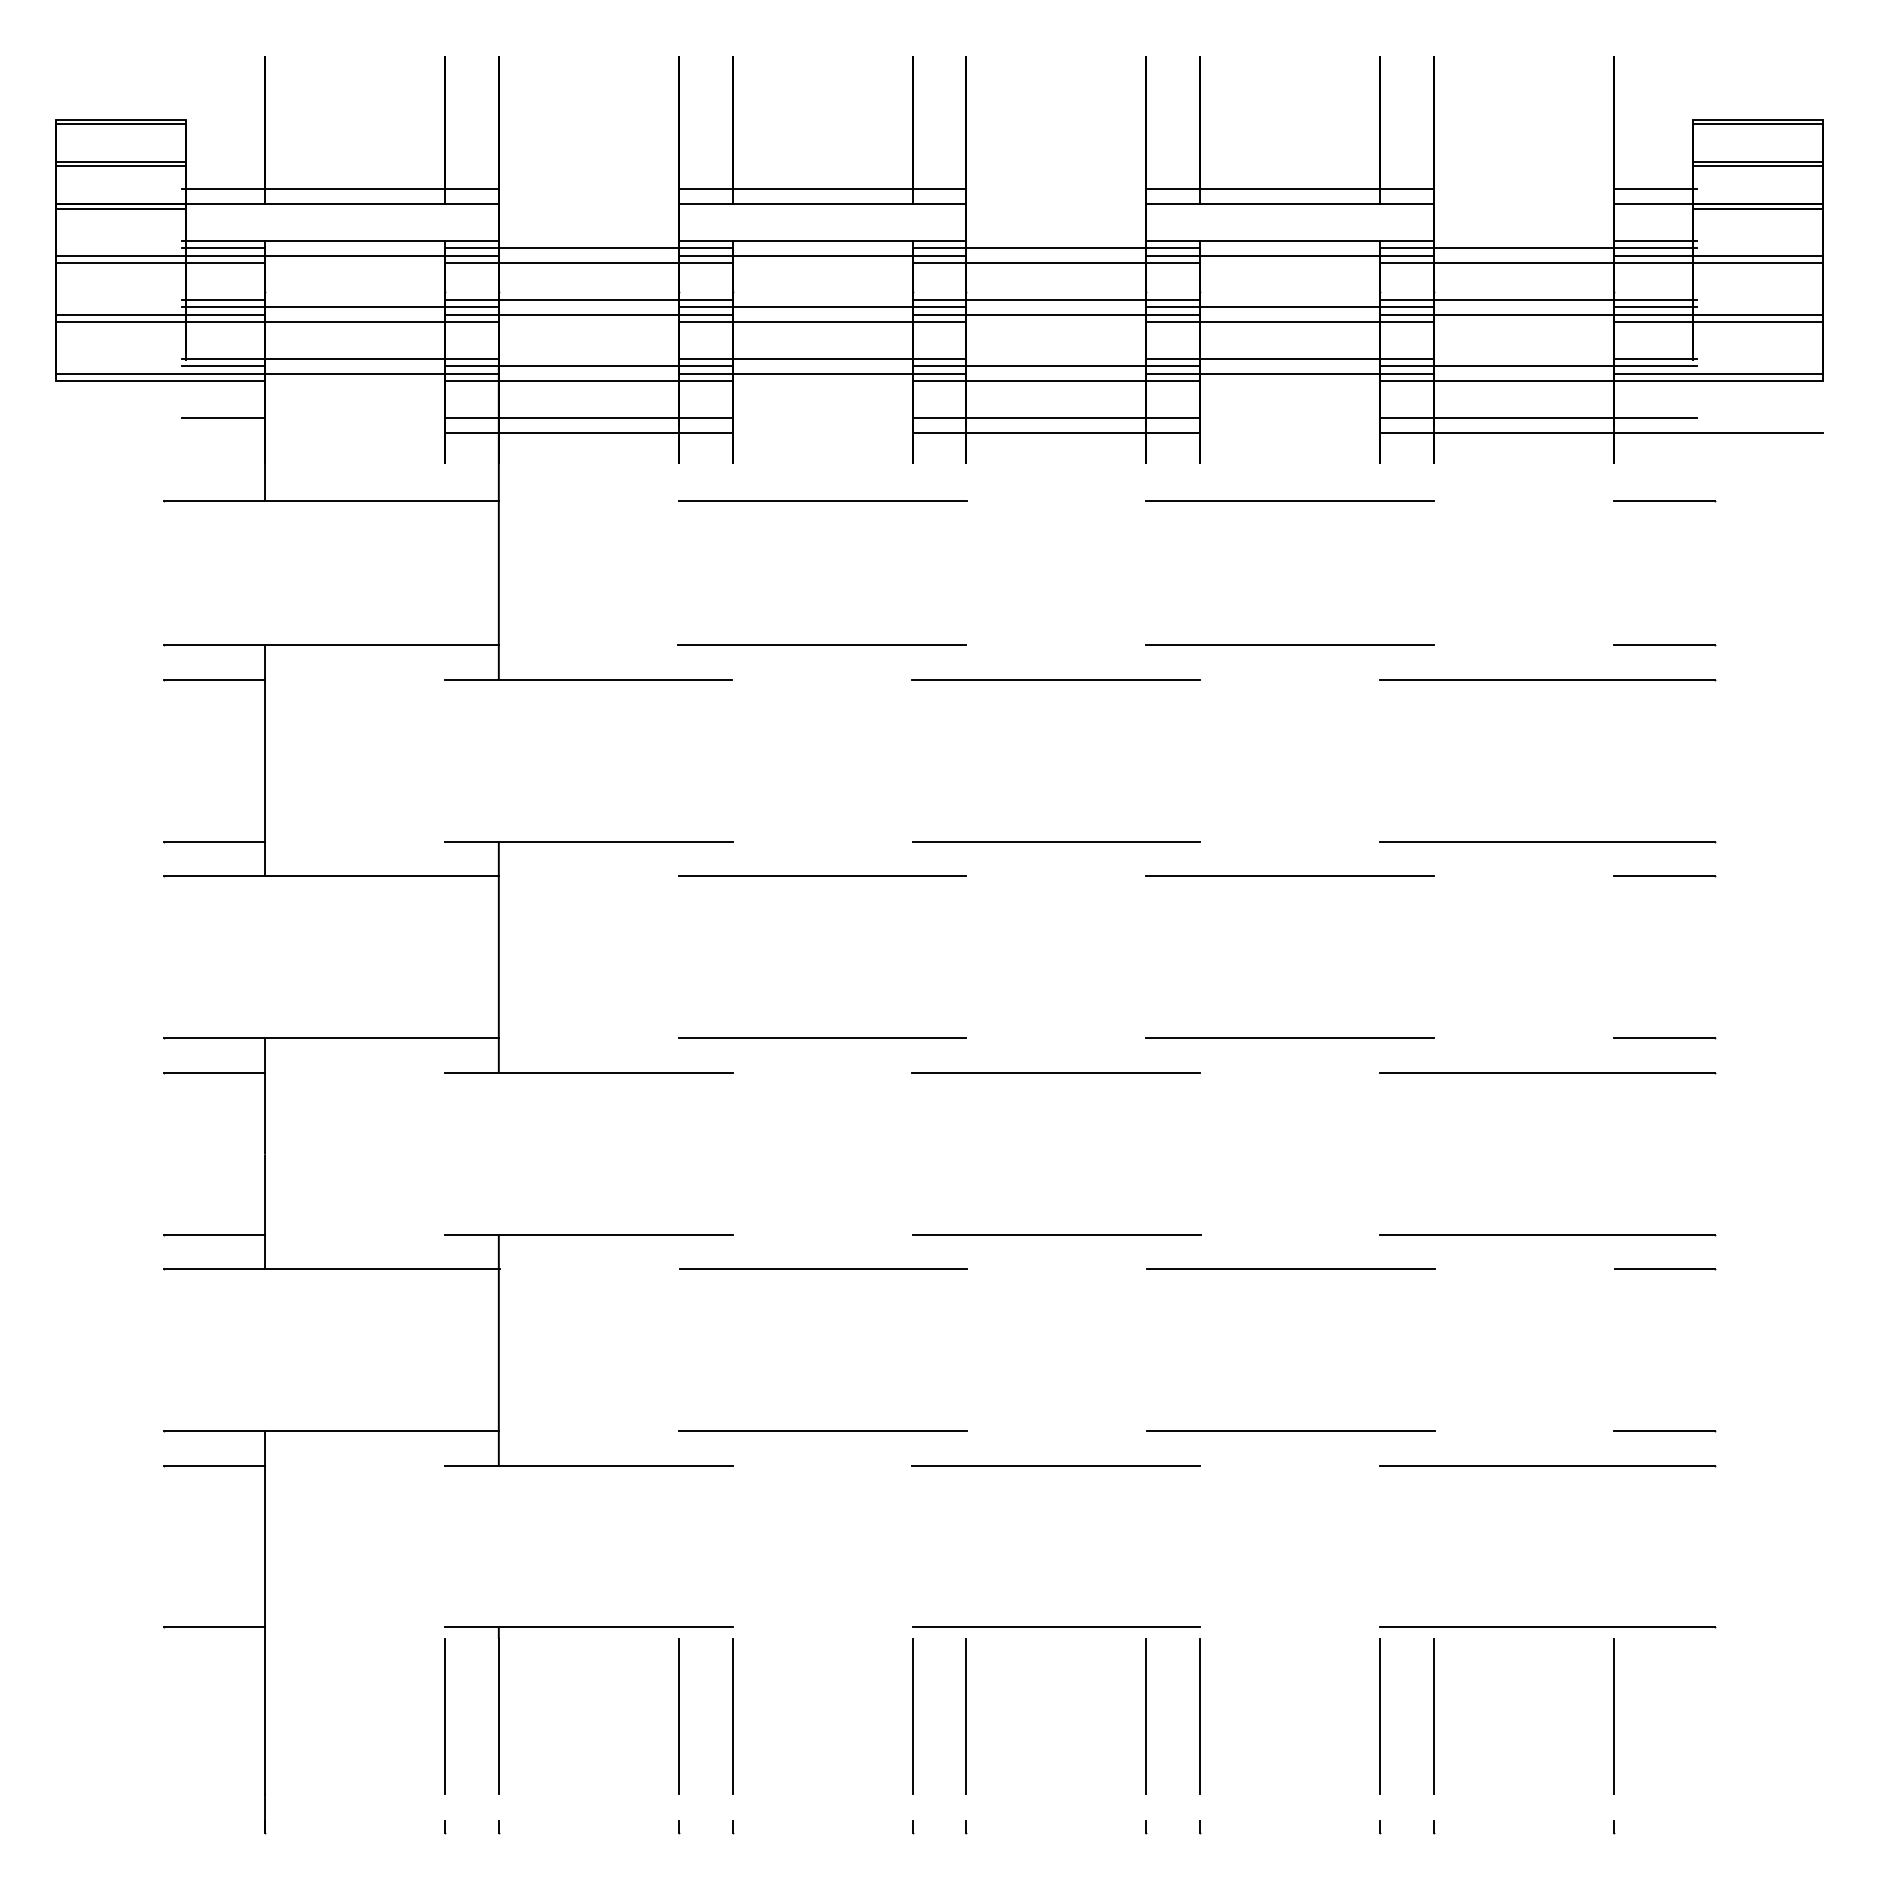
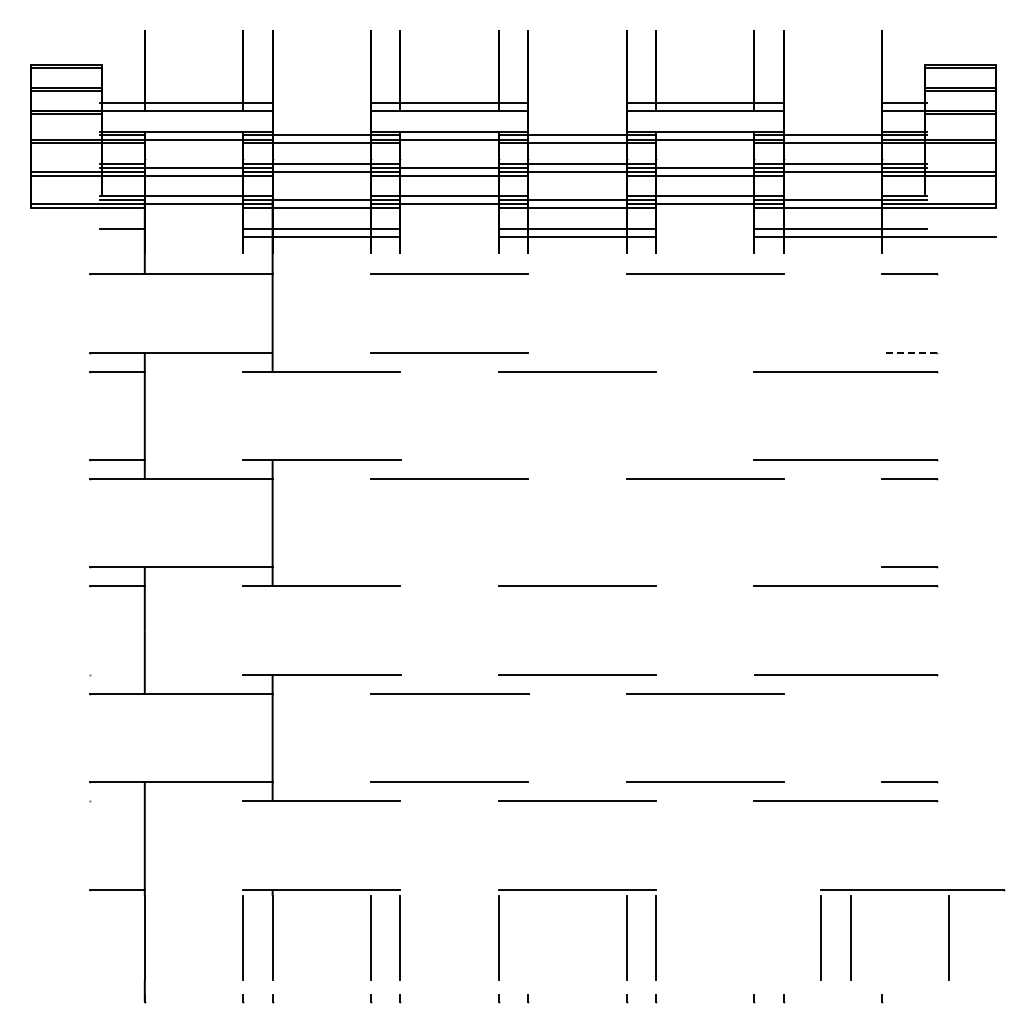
line: (1288, 644) -> (704, 352), removed
line: (1663, 644) -> (909, 352), solid -> dashed
line: (1056, 842) -> (577, 460), removed
line: (1288, 1036) -> (704, 566), removed
line: (822, 1038) -> (449, 567), removed
line: (213, 1234) -> (116, 674), removed
line: (1665, 1270) -> (910, 694), removed
line: (213, 1466) -> (116, 801), removed
part: (1612, 1709) -> (948, 934), moved
line: (966, 1715) -> (528, 937), removed

